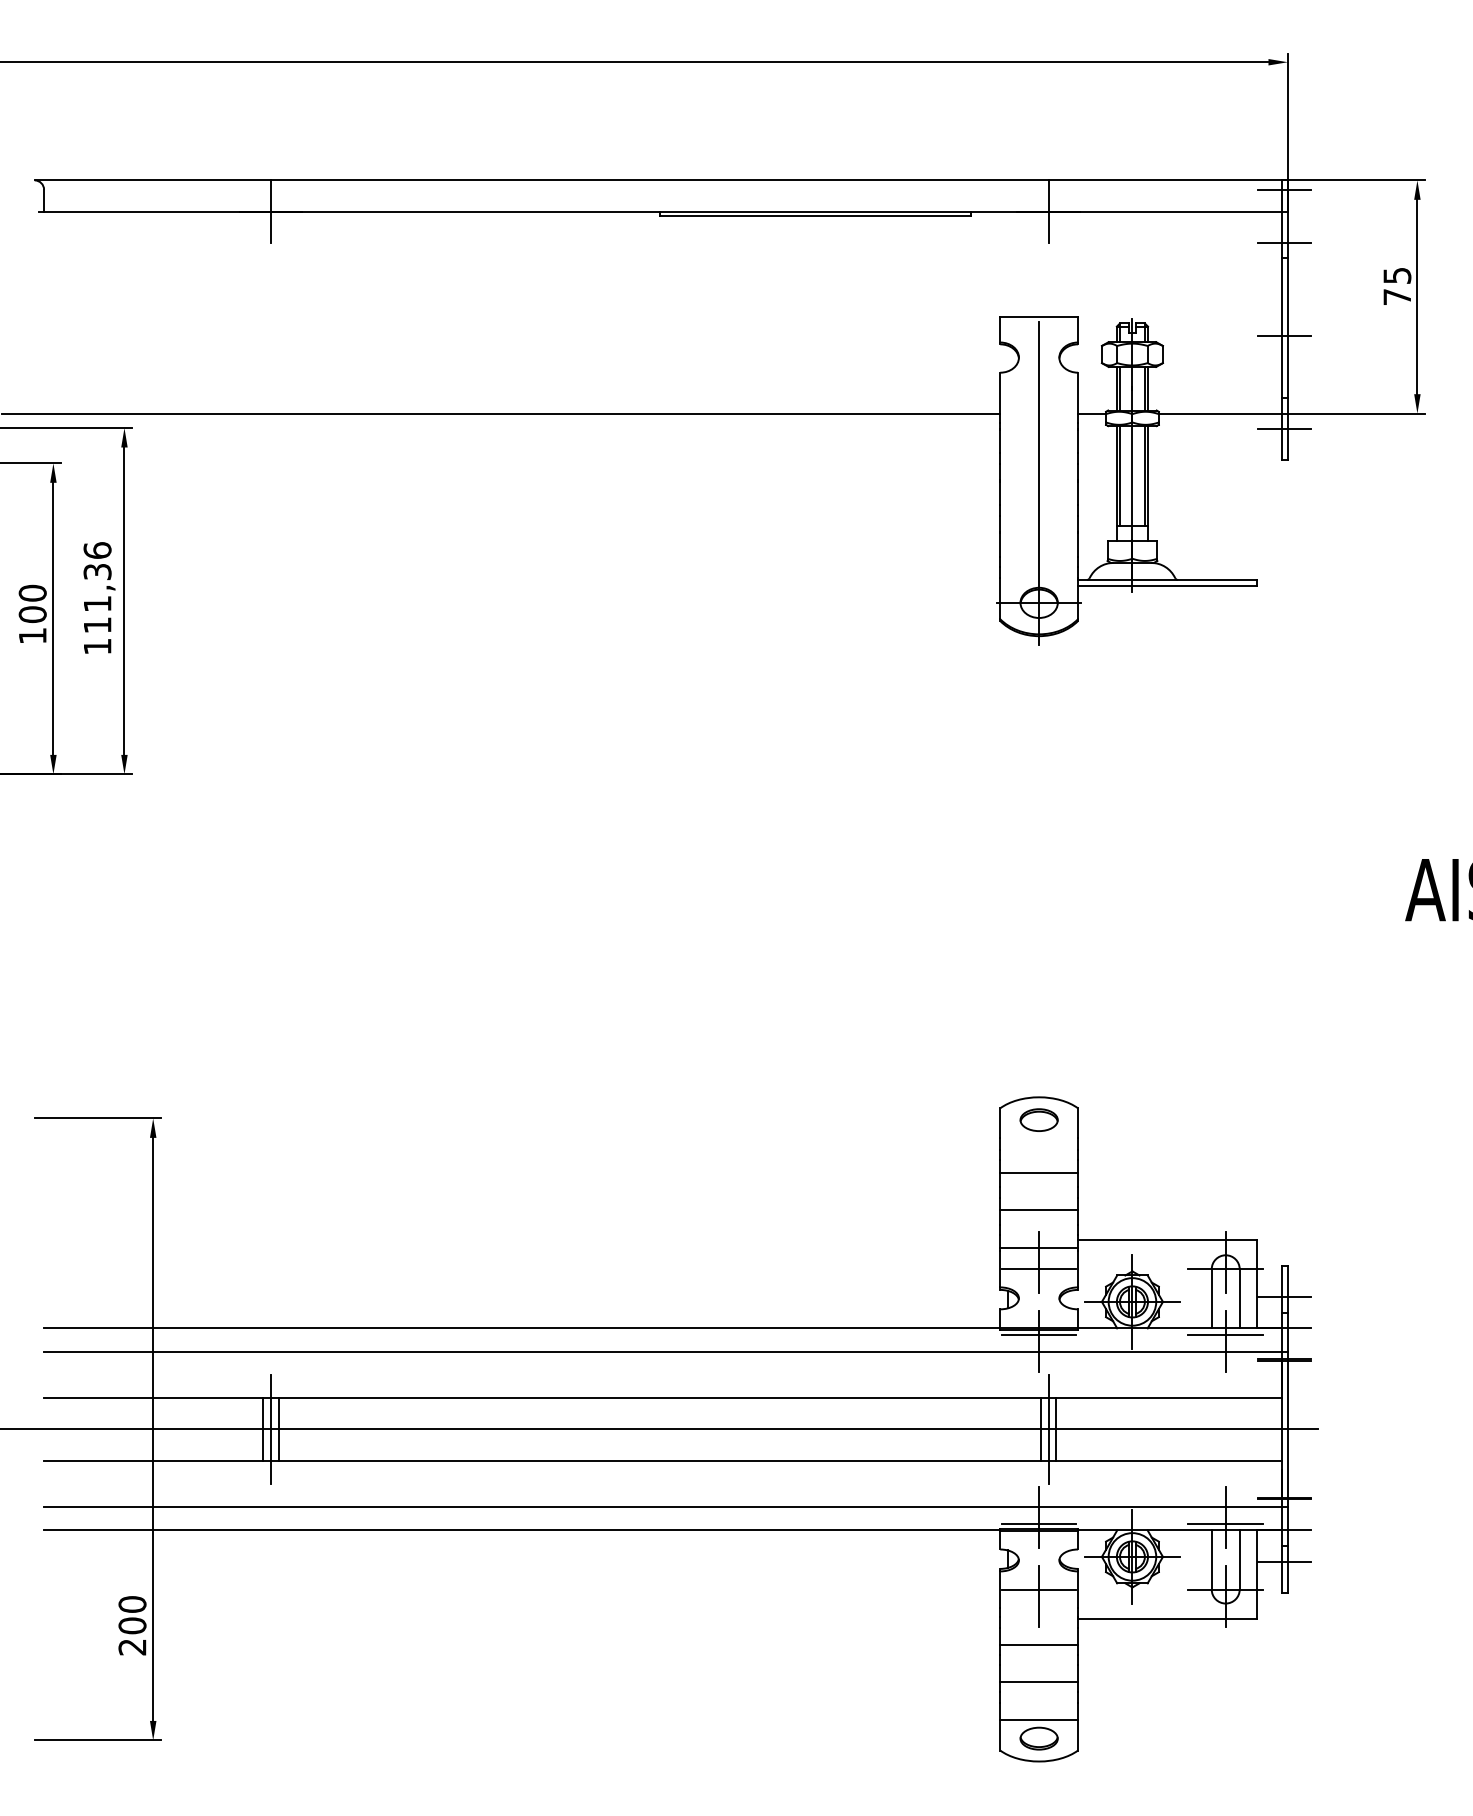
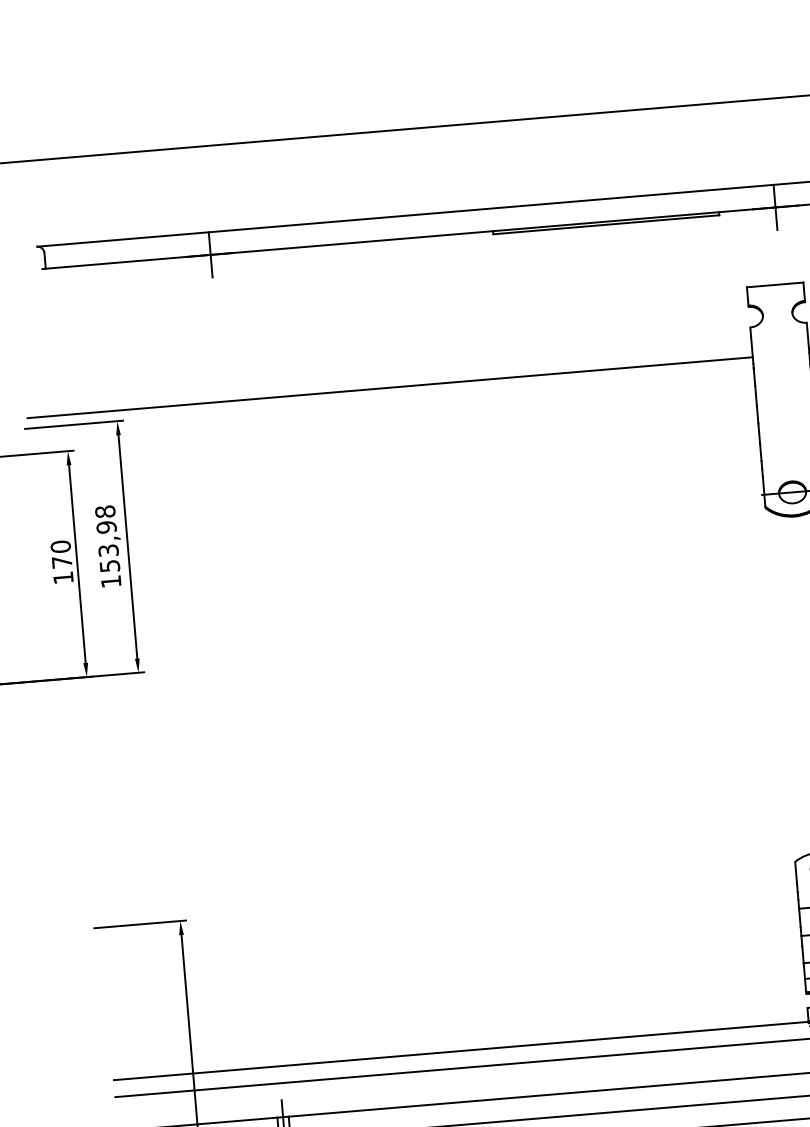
line: (1039, 483) -> (785, 405), removed
text: (97, 587) -> (107, 538), 111,36 -> 153,98
text: (32, 614) -> (61, 562), 100 -> 170

